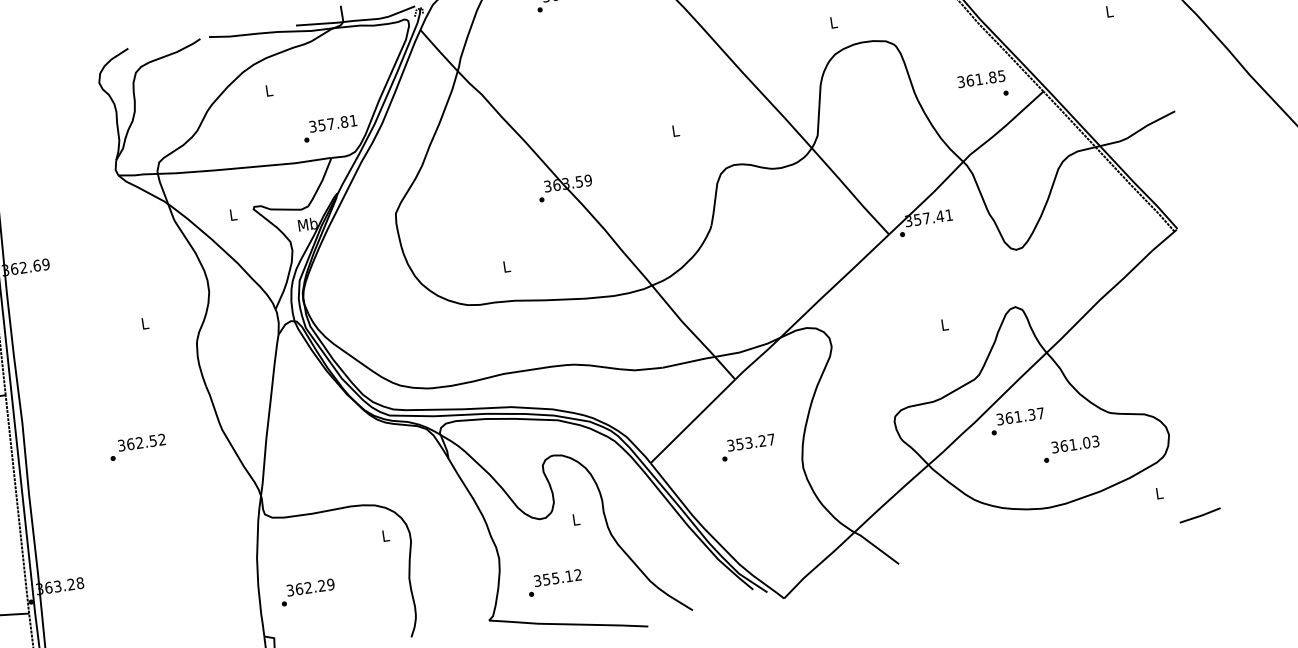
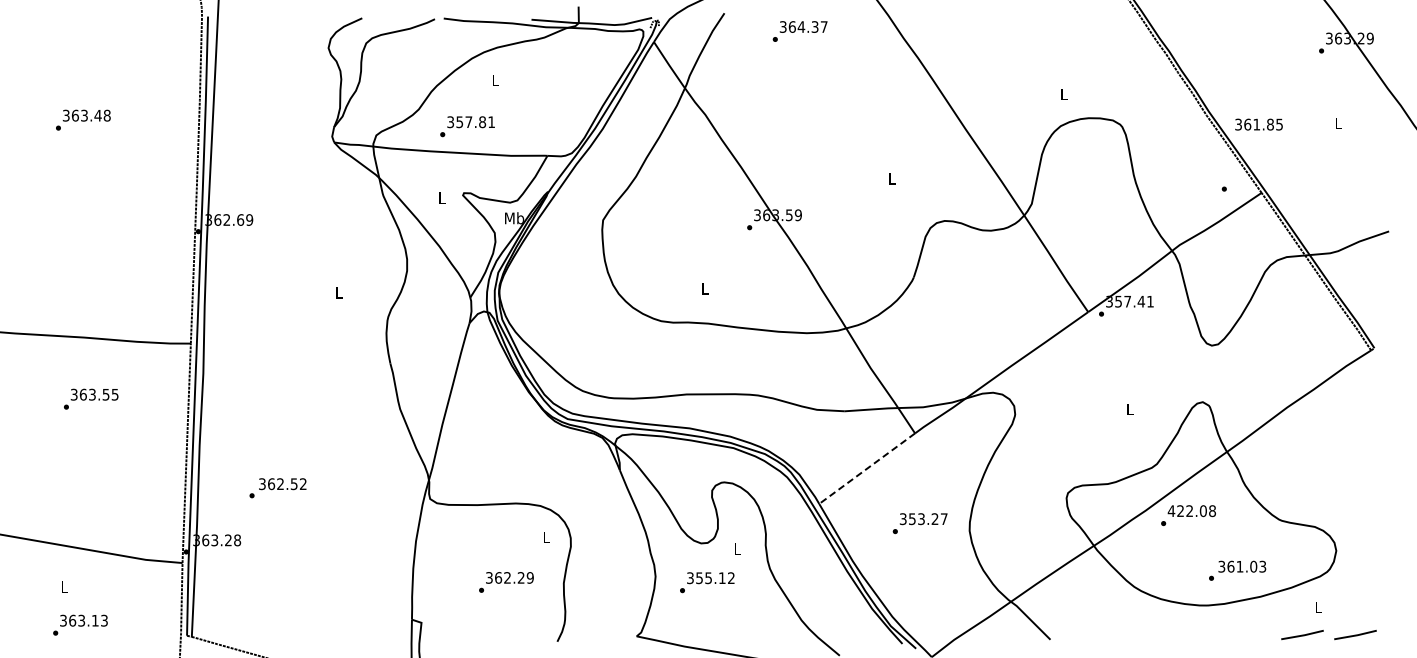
text: (980, 79) -> (1258, 124), moved
text: (330, 128) -> (467, 126), moved
text: (1020, 416) -> (1191, 511), 361.37 -> 422.08
line: (692, 421) -> (866, 468), solid -> dashed
text: (137, 447) -> (277, 488), moved
text: (747, 447) -> (919, 523), moved
text: (1071, 448) -> (1237, 570), moved
line: (1147, 523) -> (1302, 635), added
text: (555, 582) -> (707, 582), moved
text: (307, 592) -> (506, 582), moved

